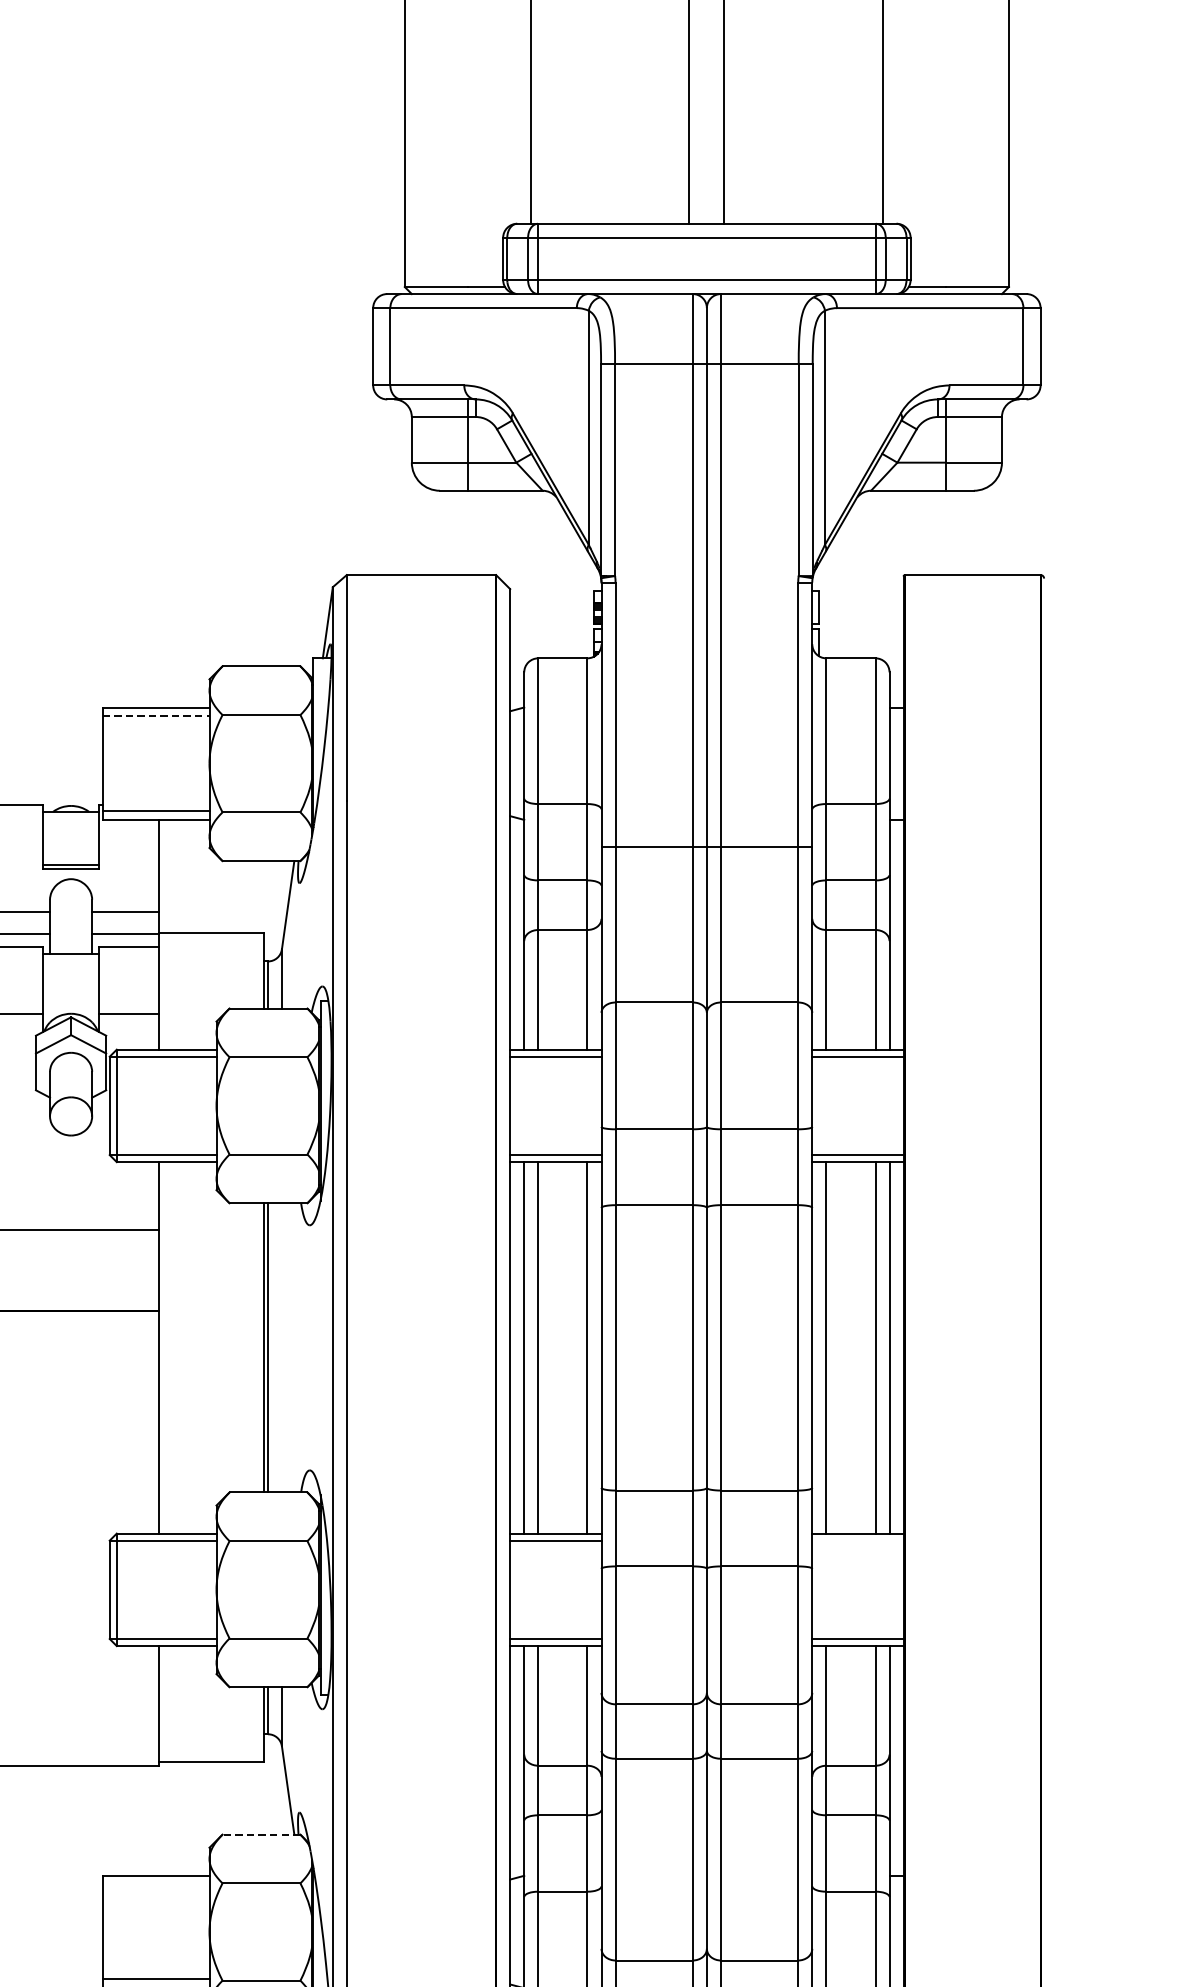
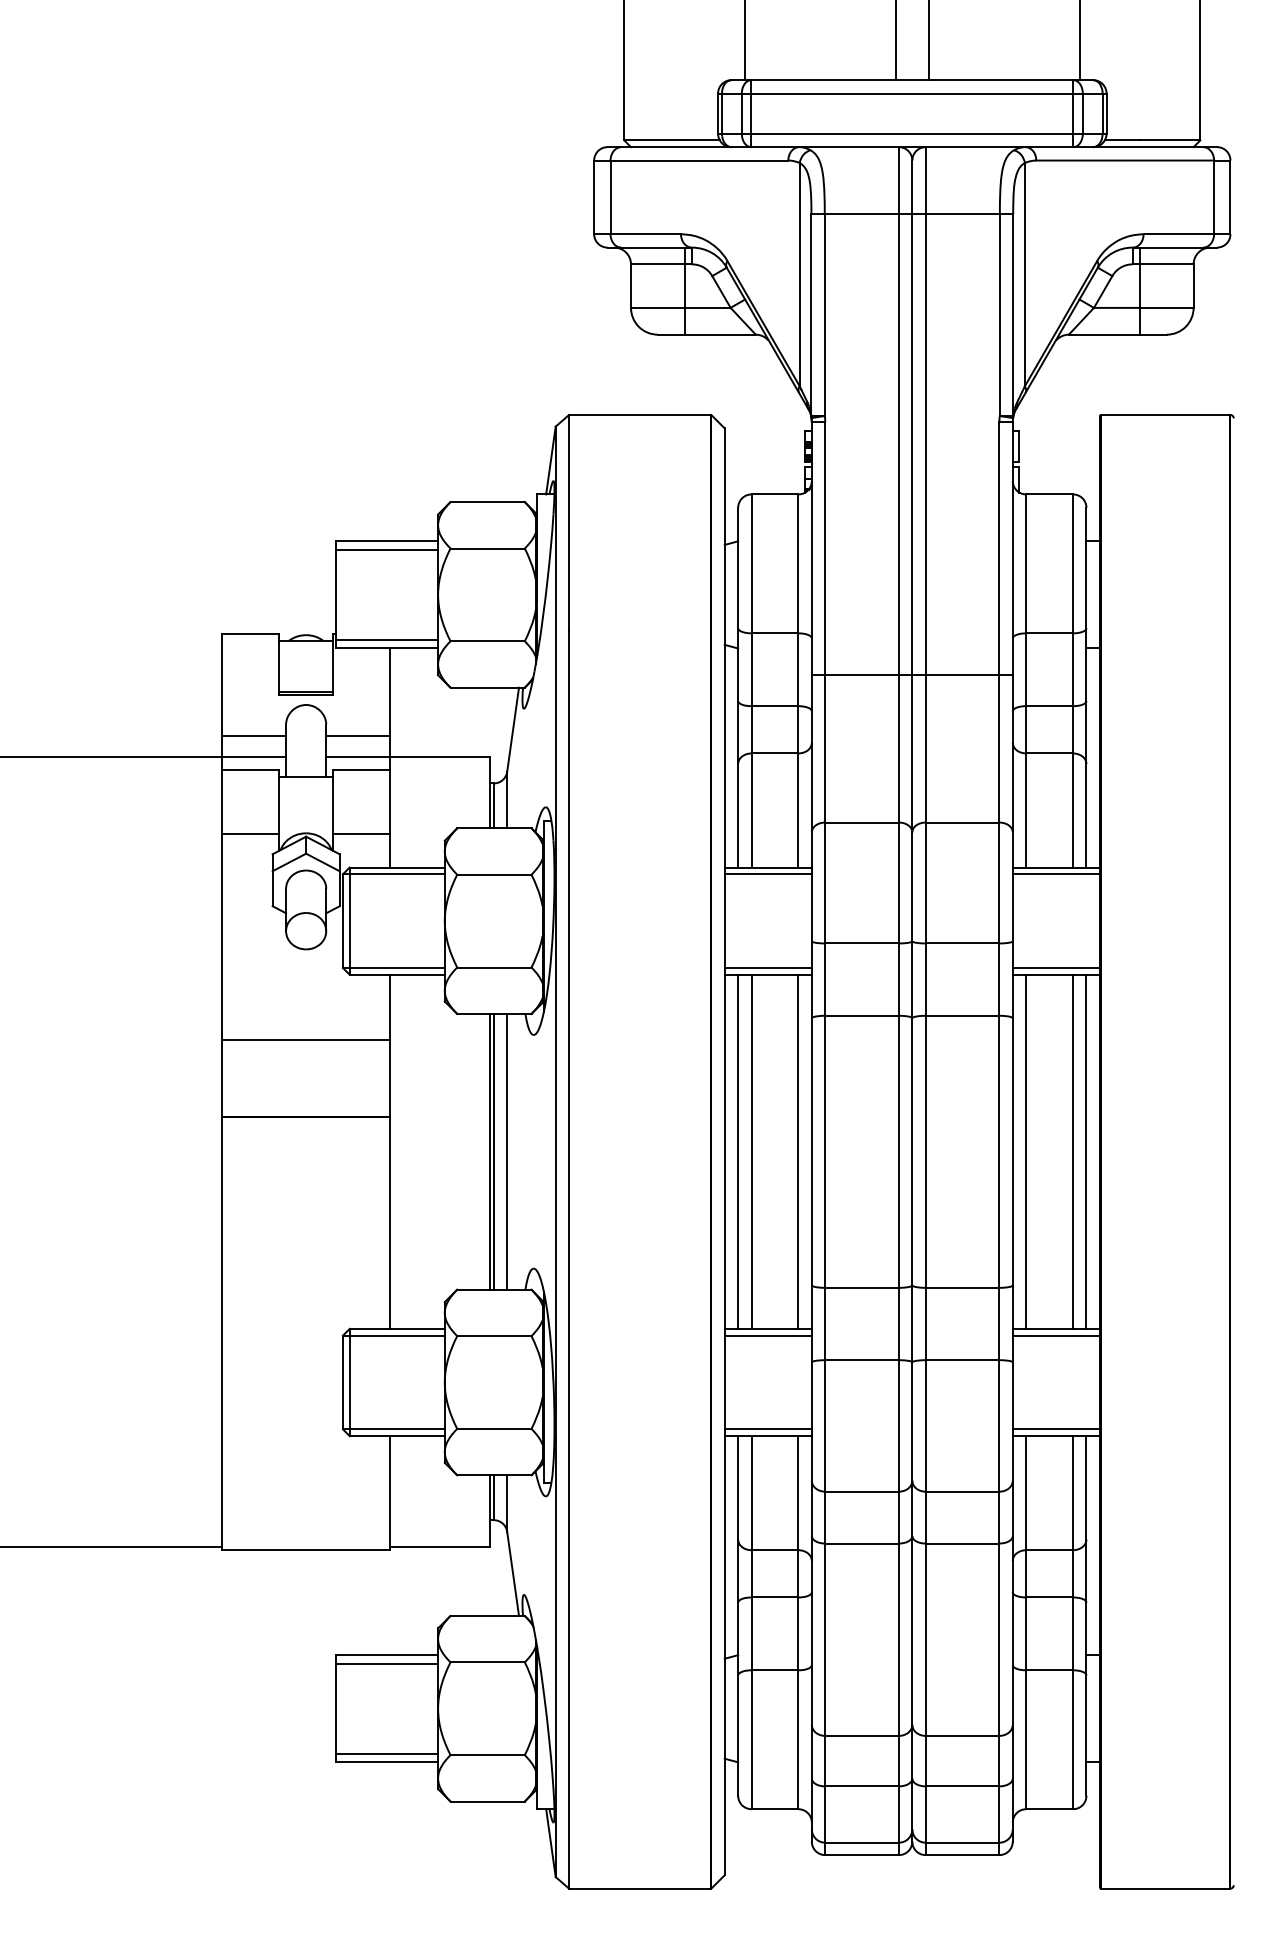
line: (156, 716) -> (387, 549), dashed -> solid
line: (282, 1347) -> (507, 1151), added
line: (857, 1540) -> (1055, 1335), added
line: (261, 1834) -> (487, 1615), dashed -> solid
line: (156, 1884) -> (387, 1663), added

